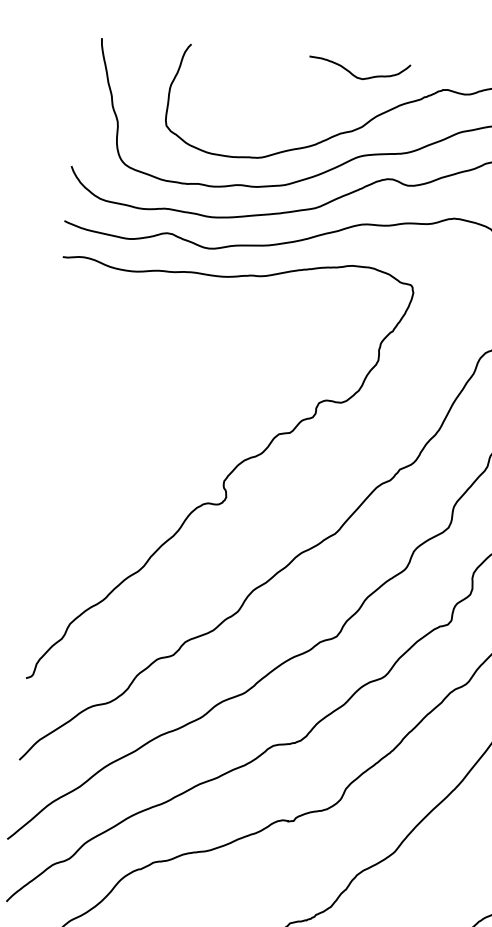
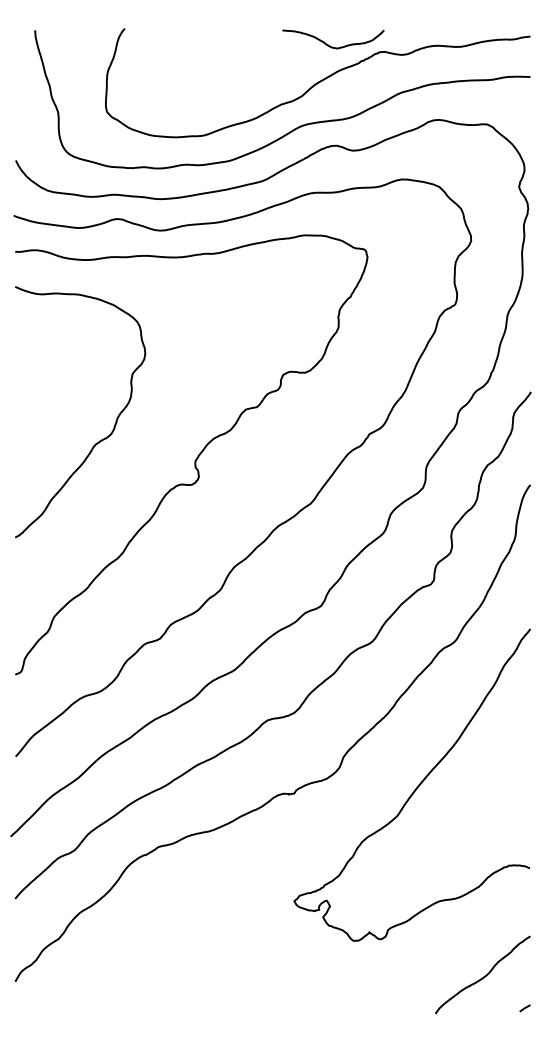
curve: (356, 75) -> (330, 45), moved
curve: (130, 452) -> (99, 440), added

